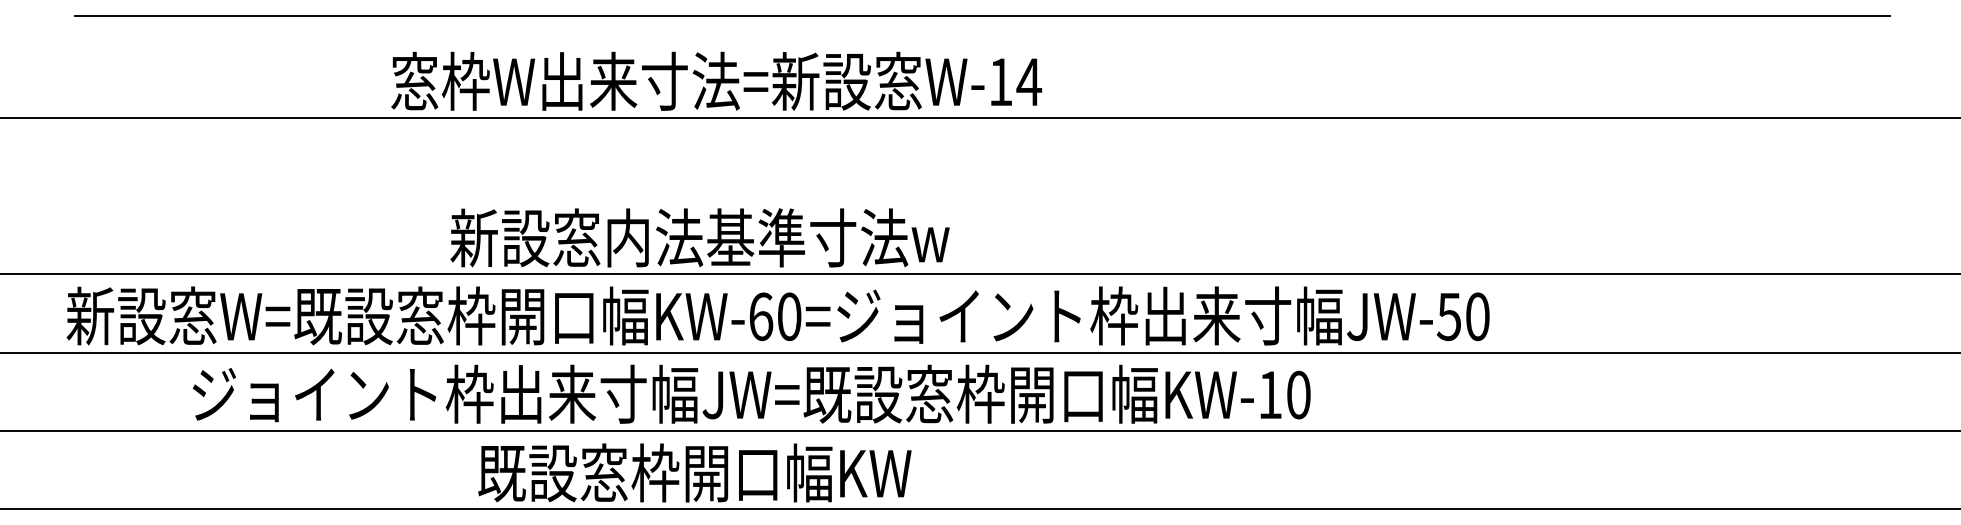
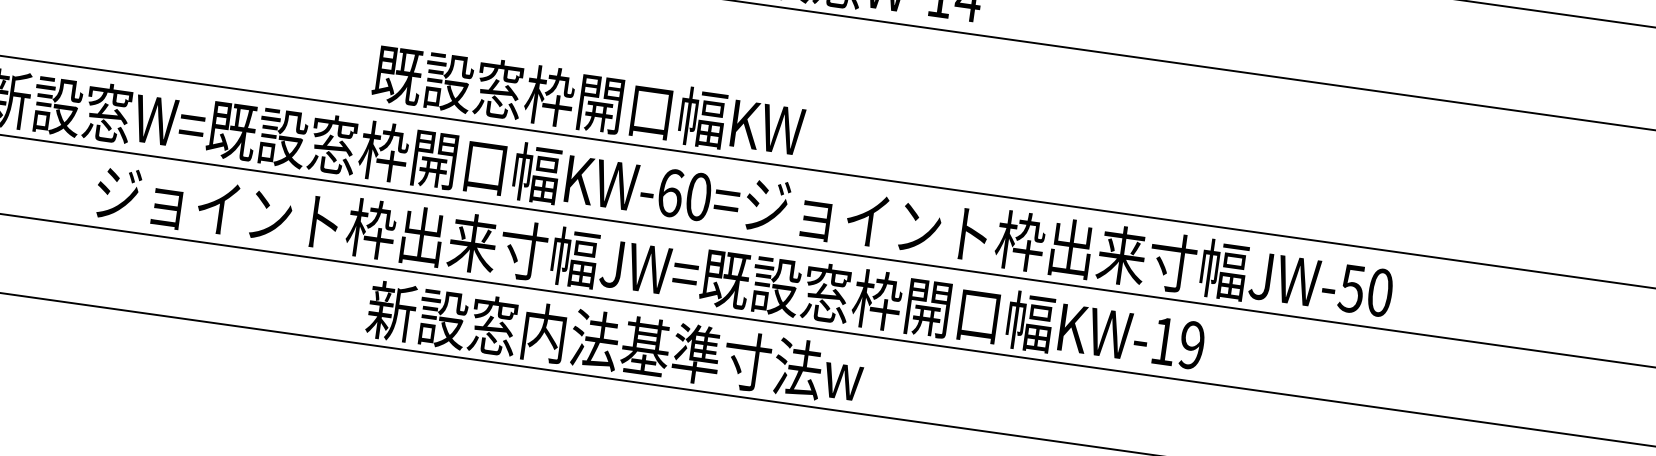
text: (699, 237) -> (620, 105), 新設窓内法基準寸法w -> 既設窓枠開口幅KW
text: (1298, 394) -> (1191, 344), KW-10 -> KW-19
text: (727, 472) -> (615, 342), 既設窓枠開口幅KW -> 新設窓内法基準寸法w

